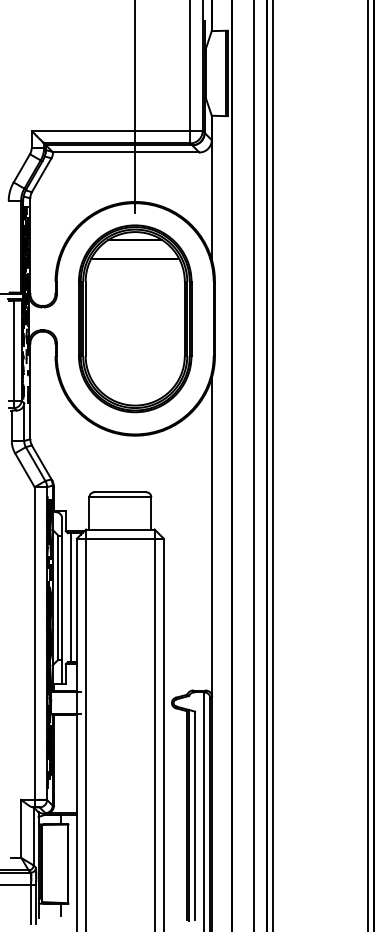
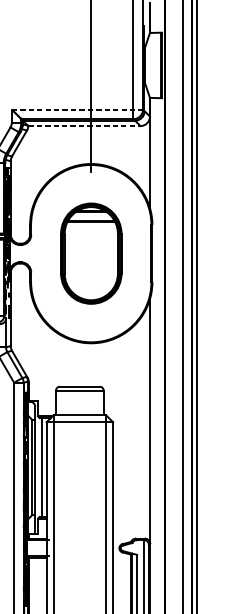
line: (117, 130) -> (77, 109), solid -> dashed
line: (126, 152) -> (84, 126), solid -> dashed
part: (135, 318) -> (91, 253), size x0.7

